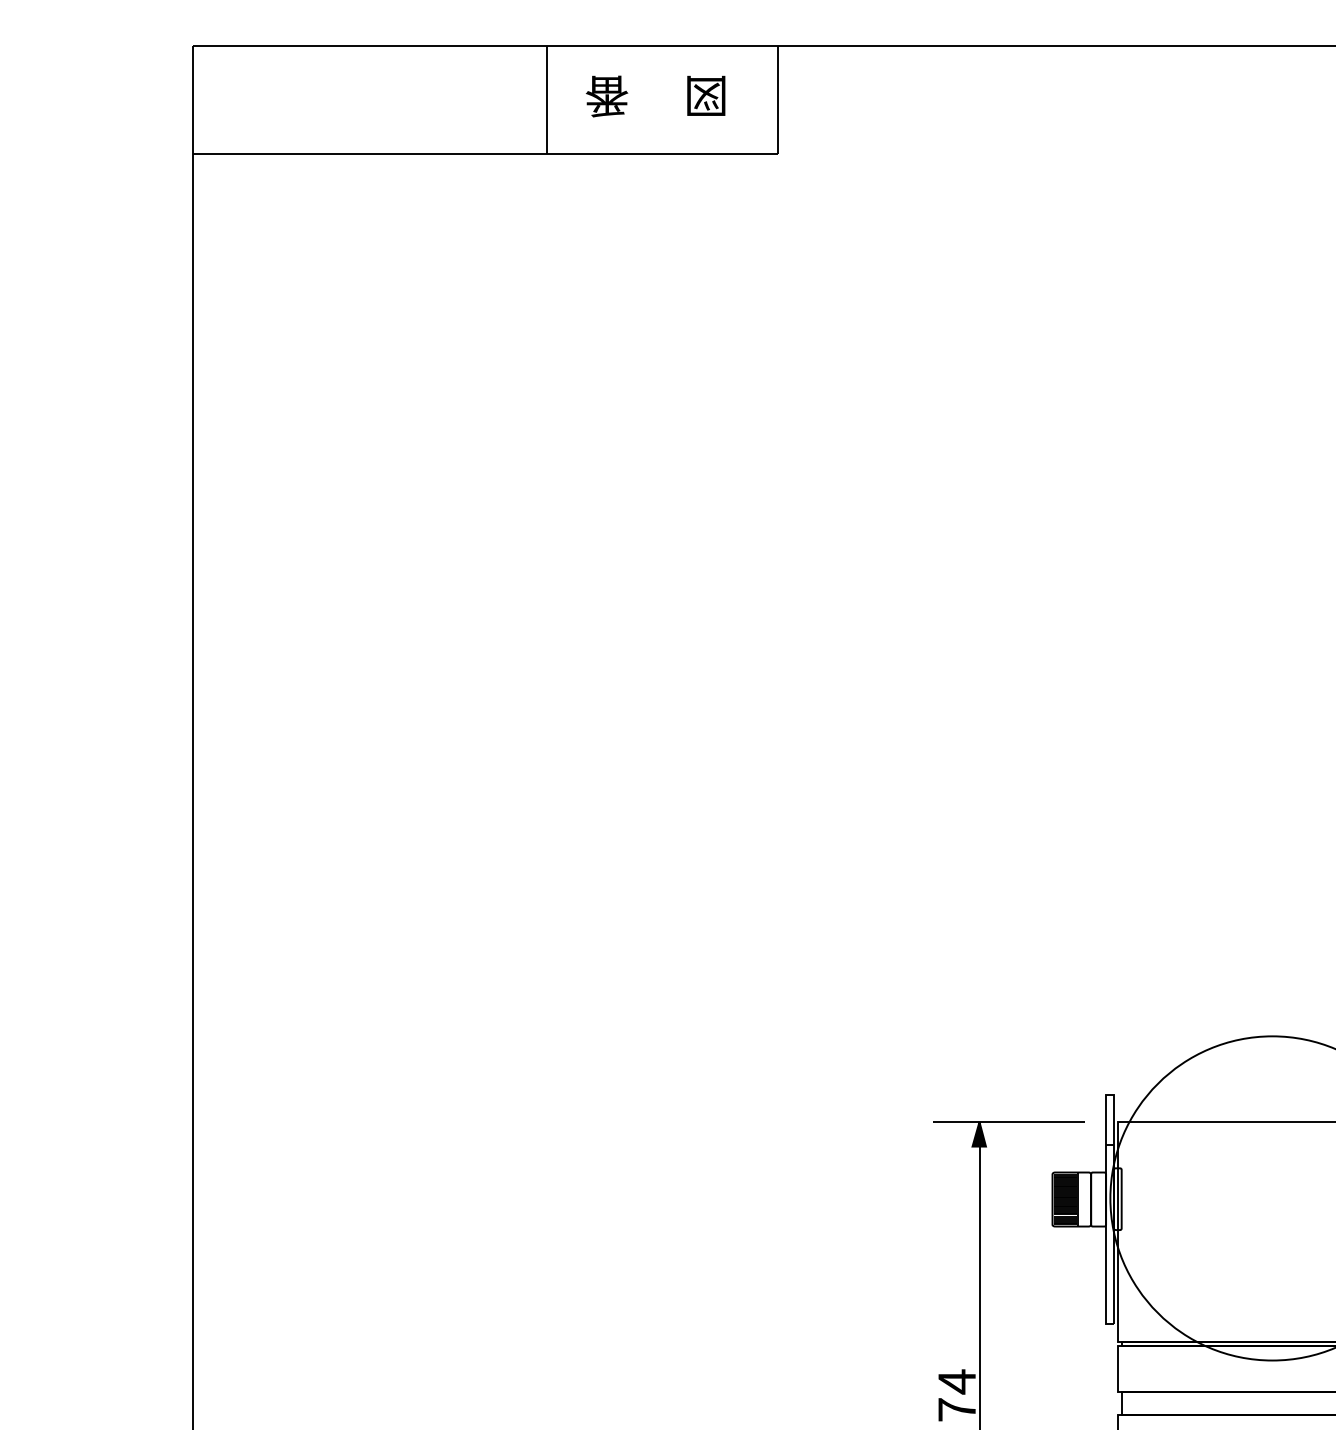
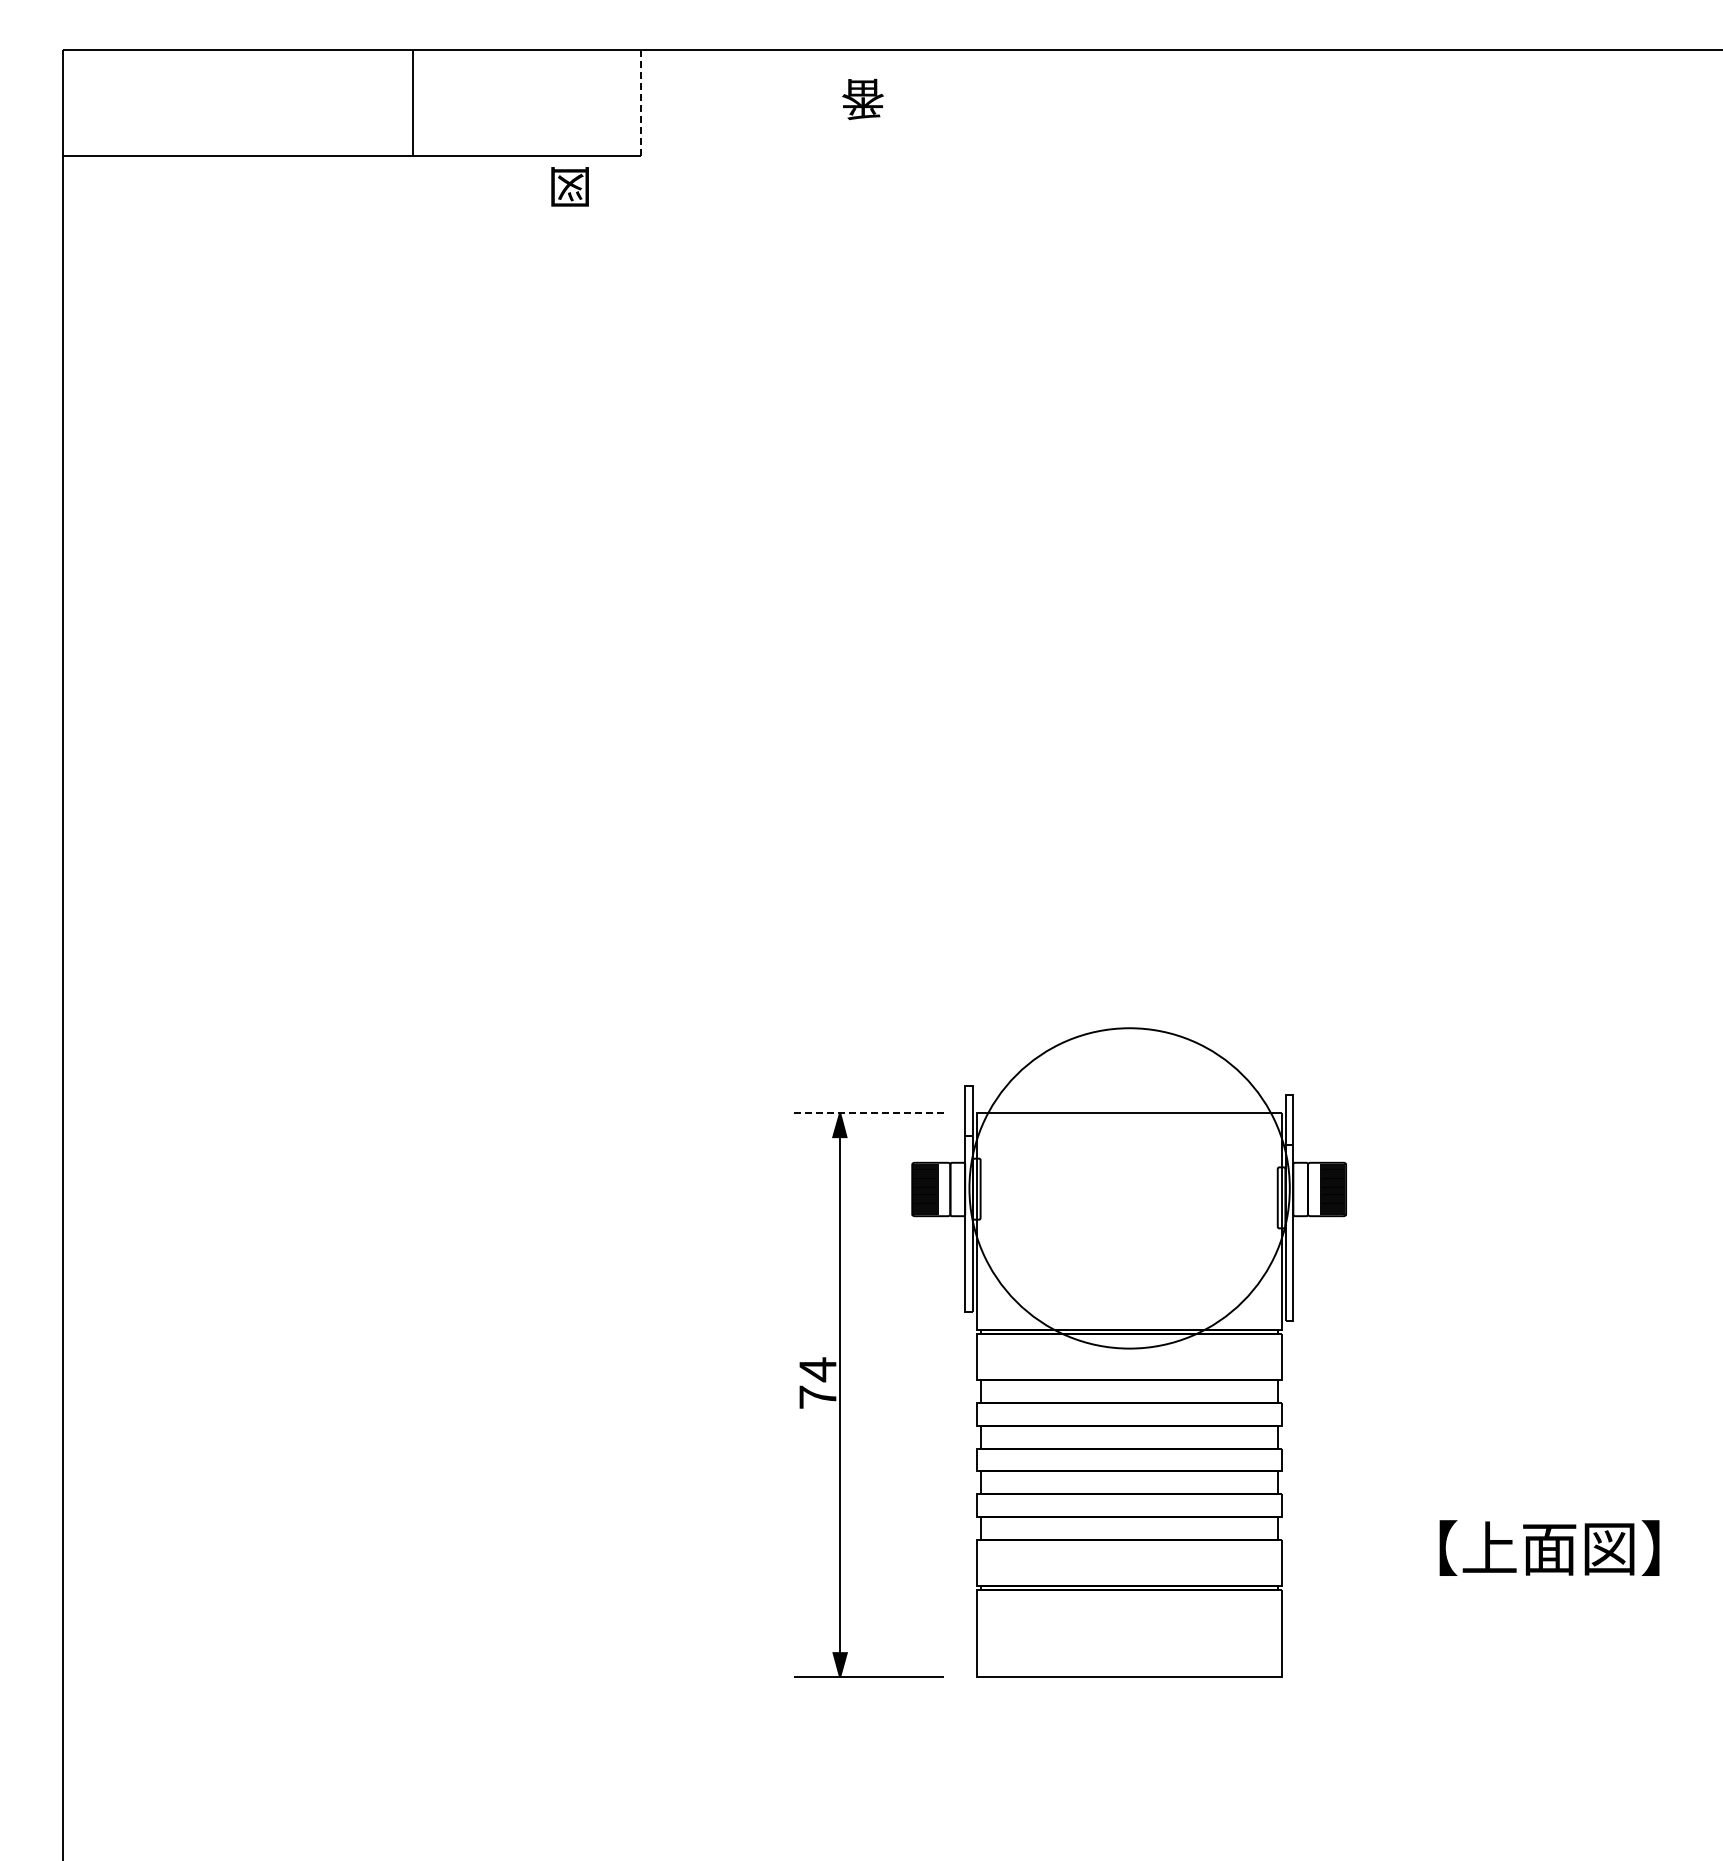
part: (705, 95) -> (569, 186), moved
part: (606, 96) -> (862, 99), moved
line: (778, 99) -> (641, 102), solid -> dashed
line: (1008, 1121) -> (868, 1112), solid -> dashed

